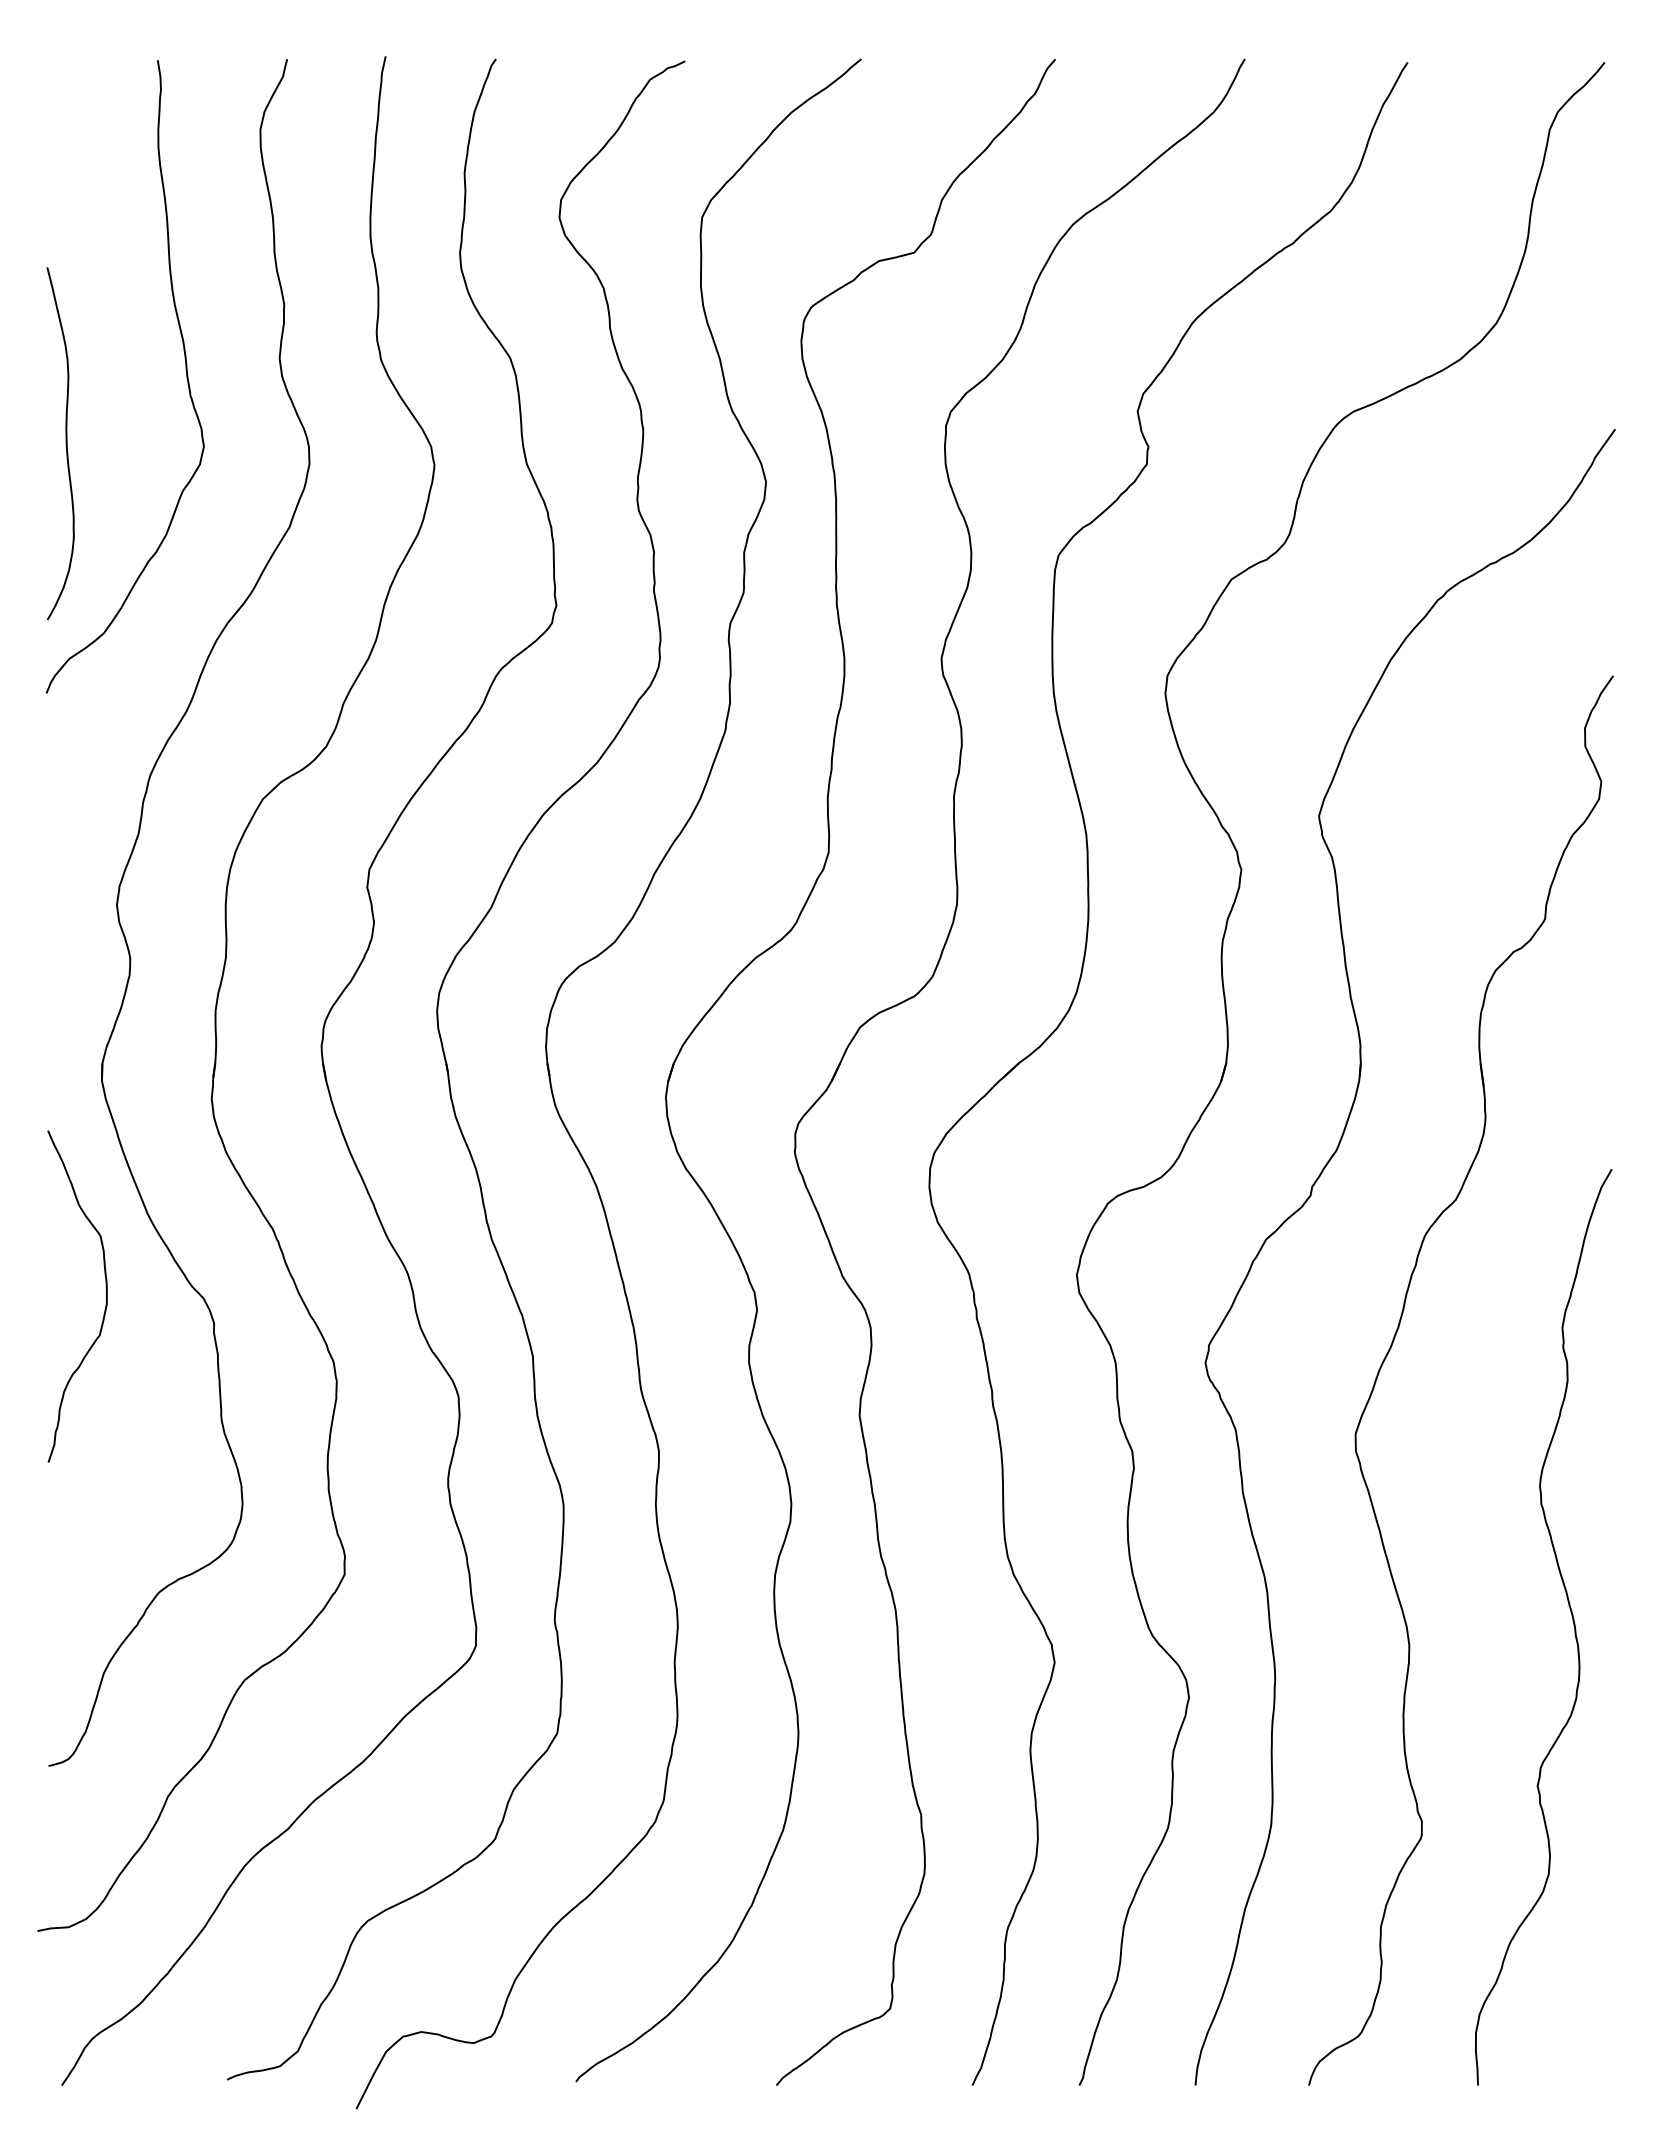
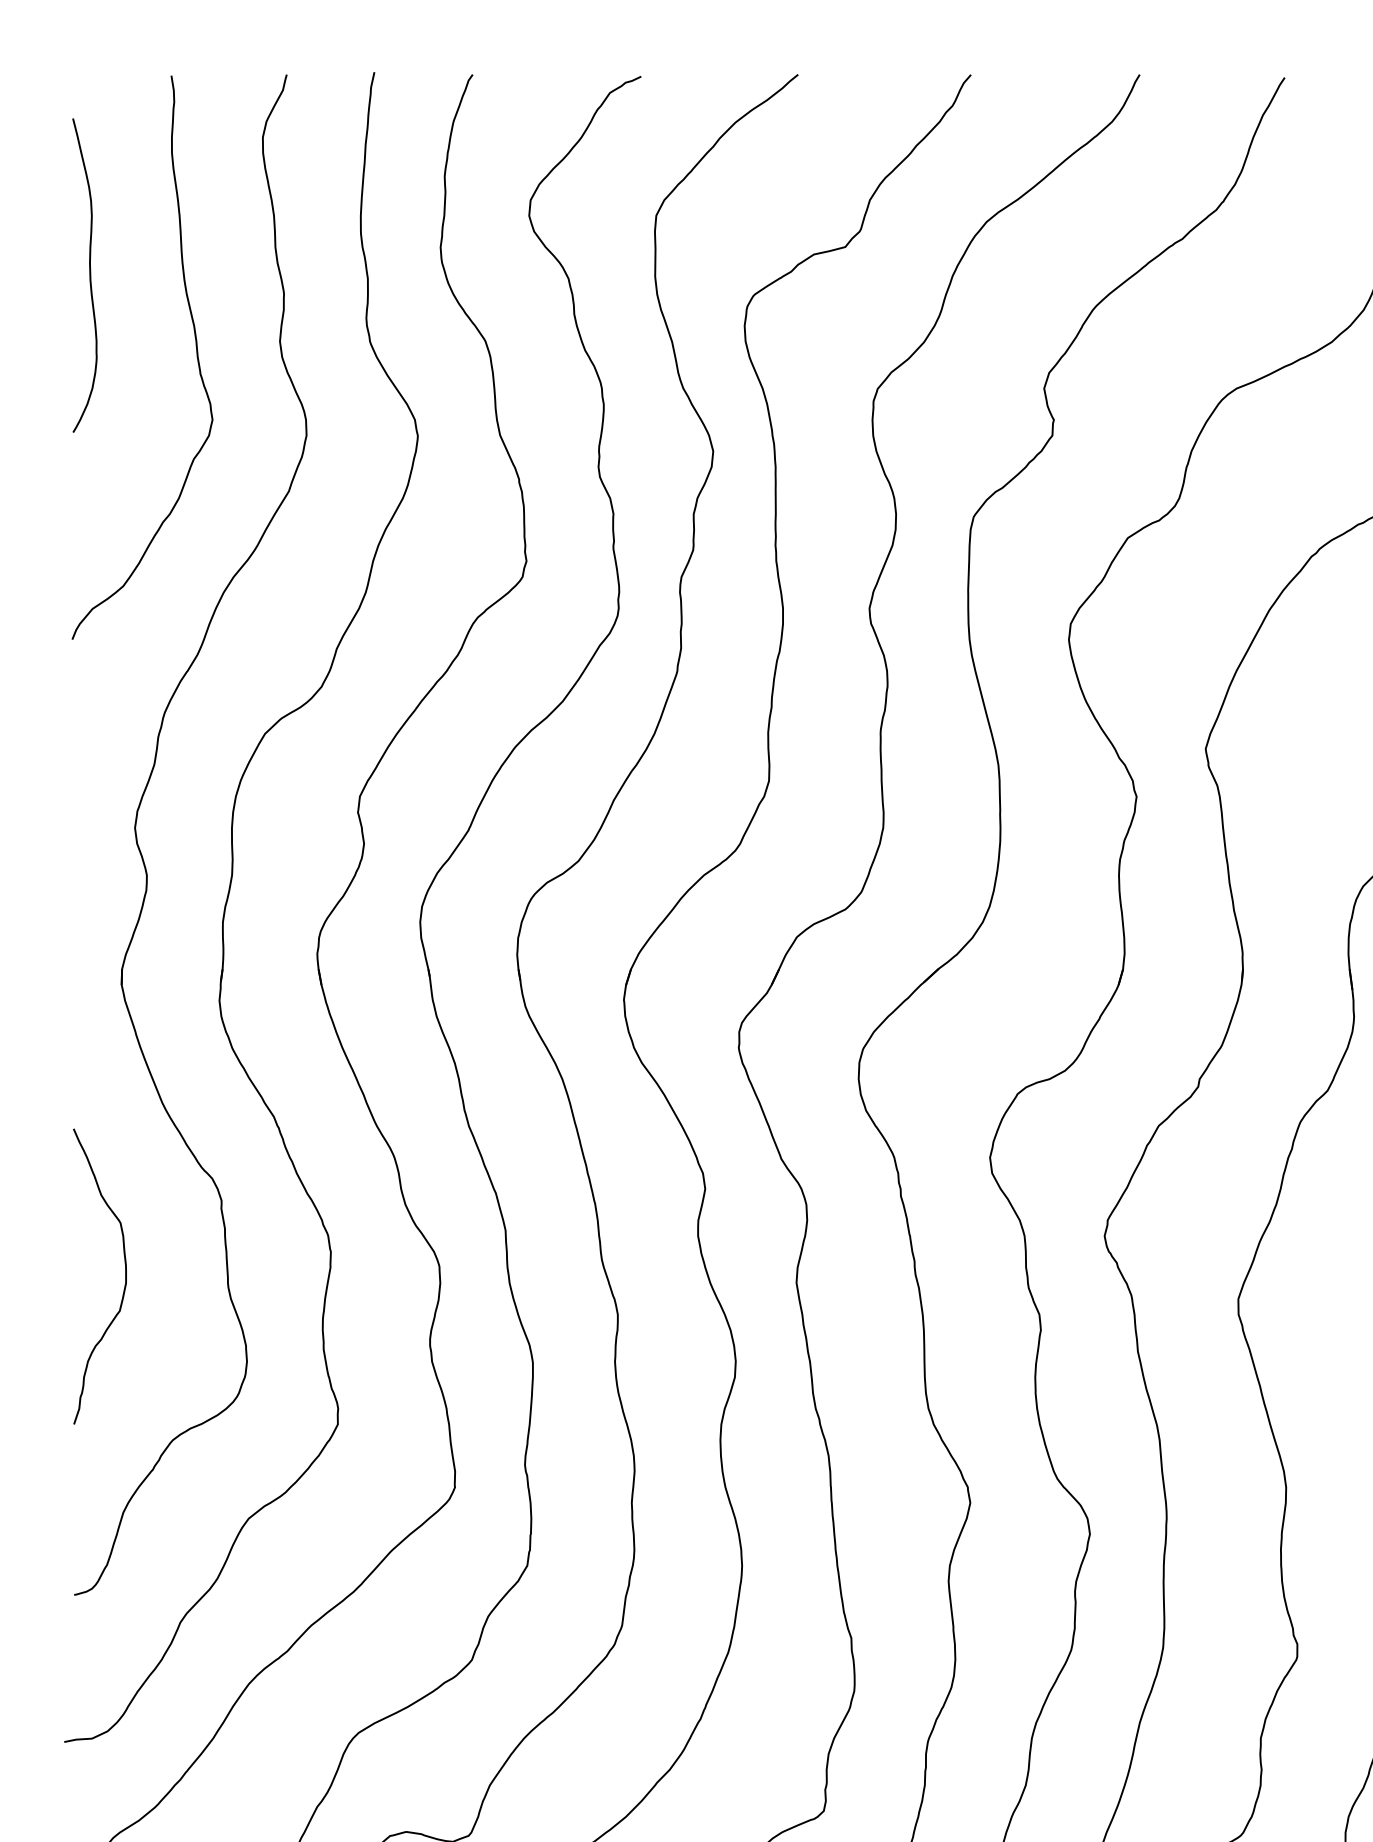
curve: (65, 443) -> (89, 275), moved
curve: (106, 1296) -> (125, 1276), moved

